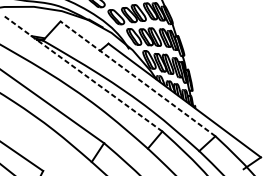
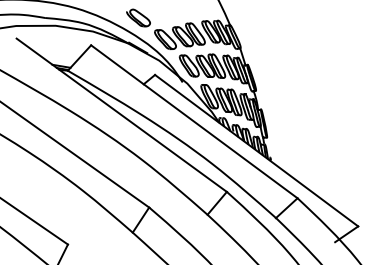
line: (83, 73) -> (121, 114), dashed -> solid
line: (137, 78) -> (193, 121), dashed -> solid

